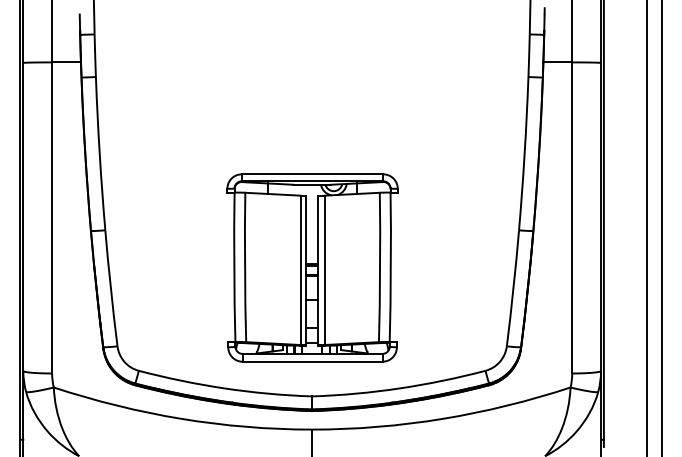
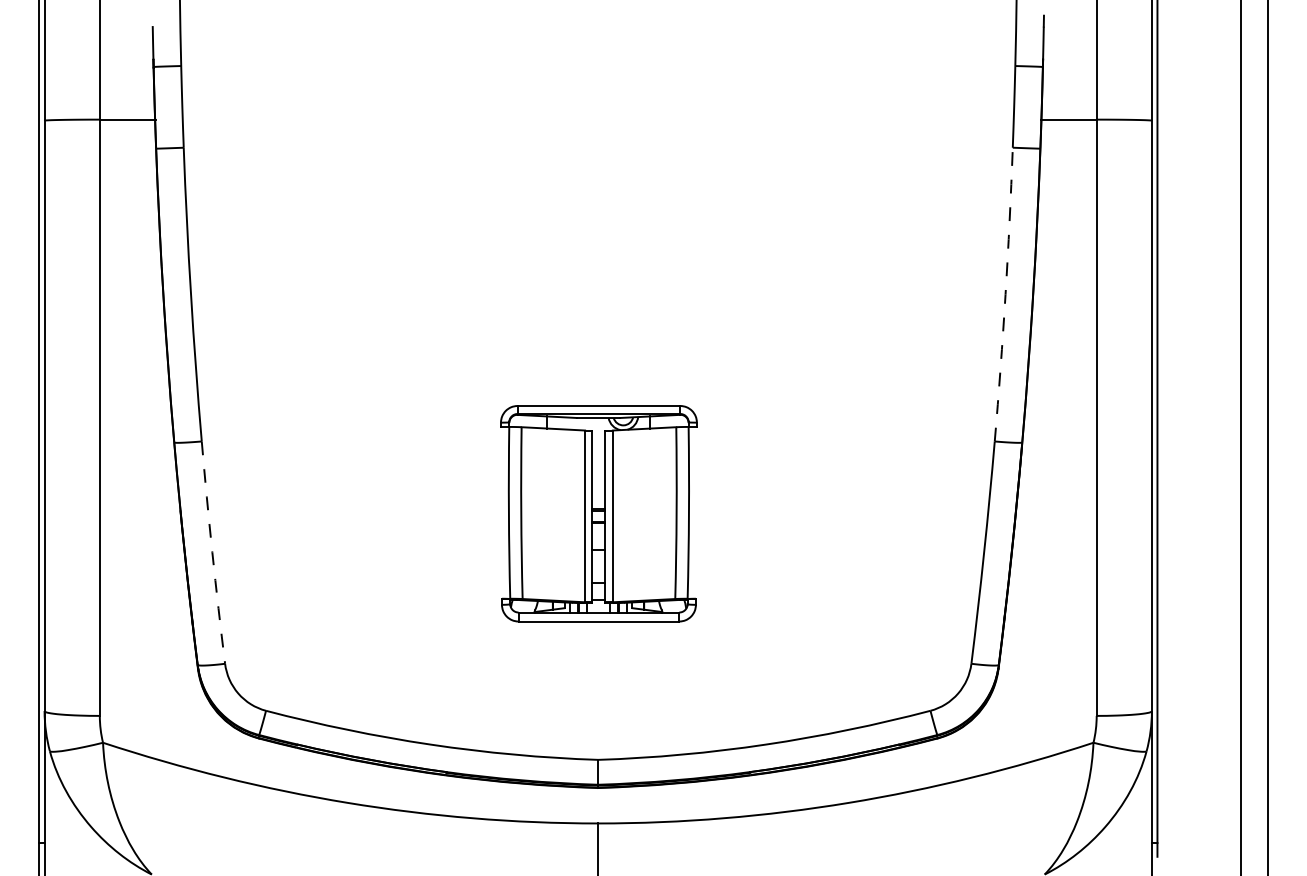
arc: (524, 153) -> (1005, 294), solid -> dashed
part: (312, 267) -> (598, 512), size x0.6
arc: (110, 288) -> (211, 553), solid -> dashed

